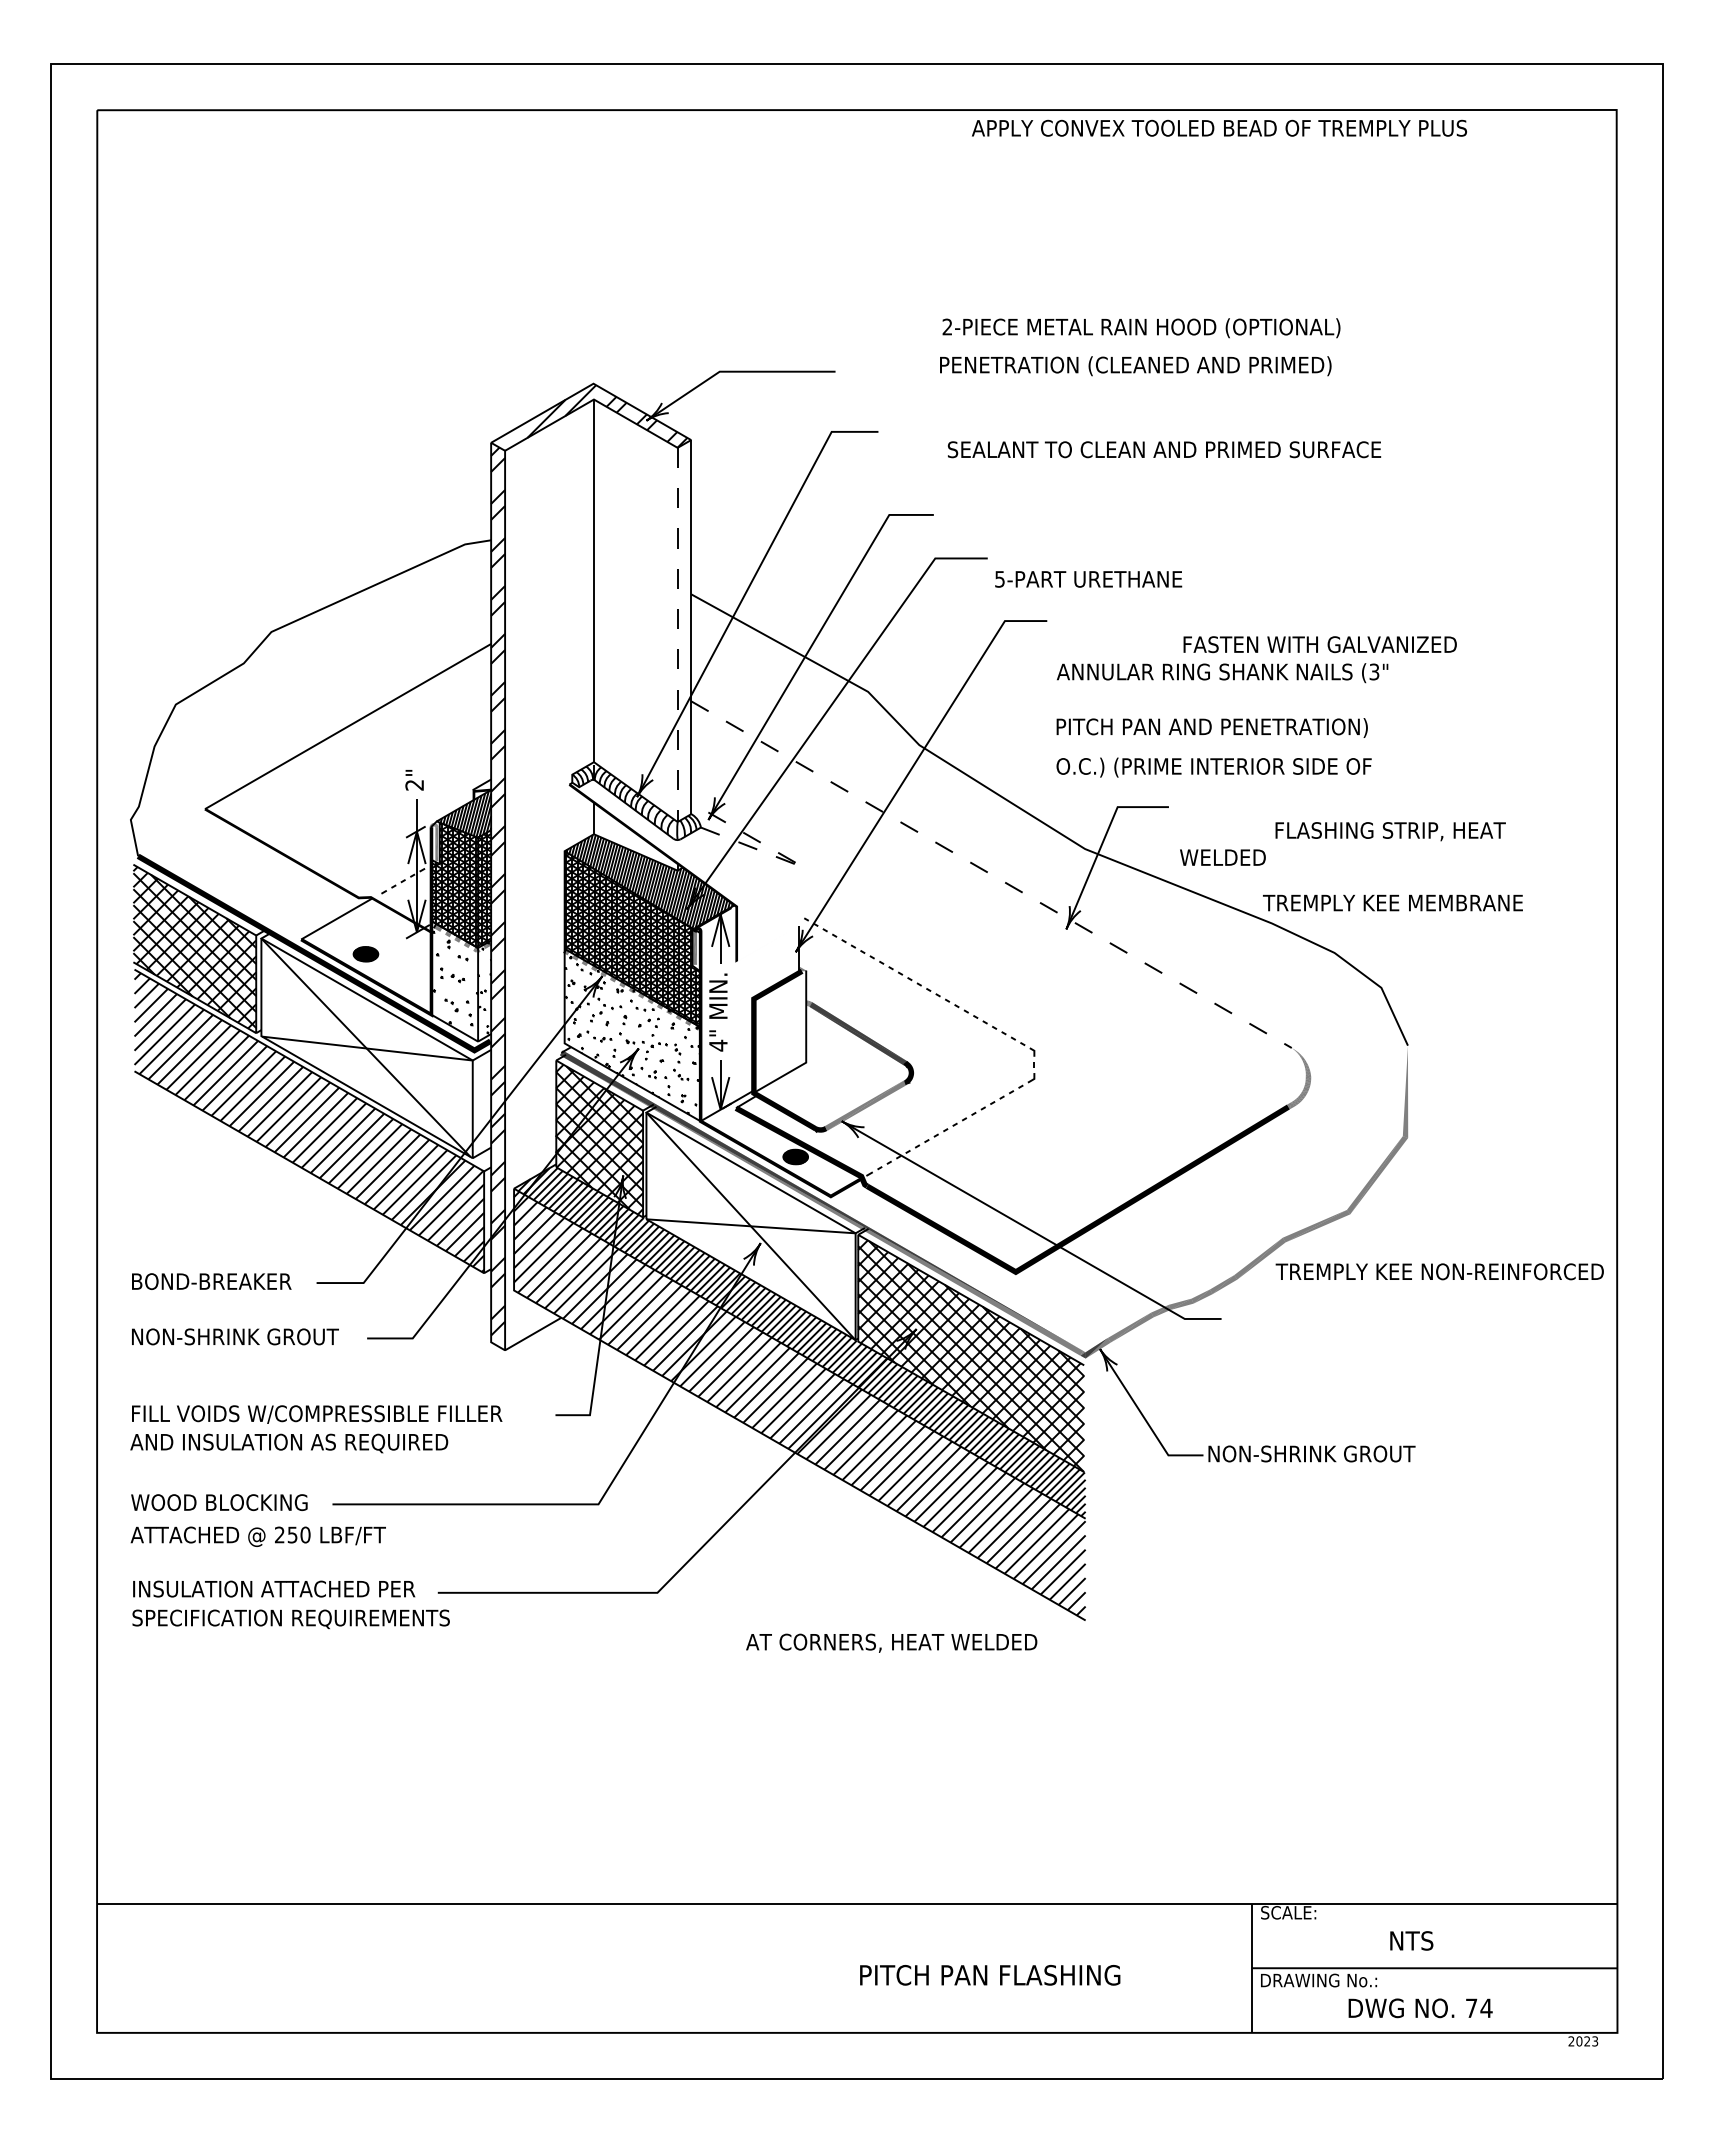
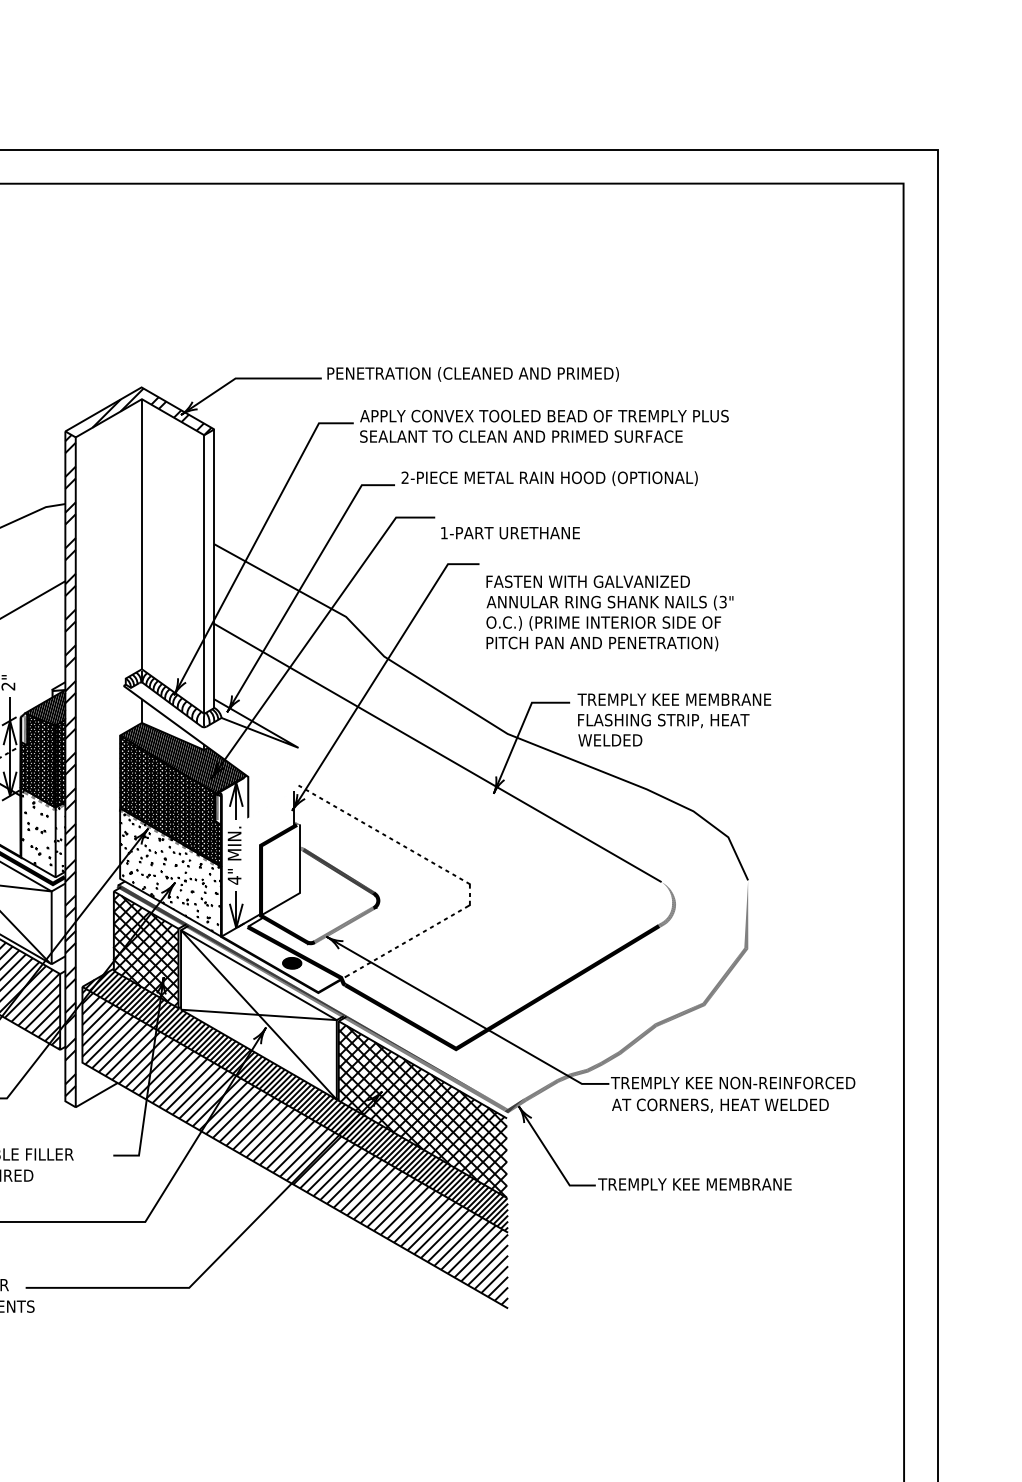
text: (1219, 127) -> (544, 415), moved
text: (1141, 328) -> (549, 478), moved
text: (1135, 366) -> (472, 374), moved
text: (1164, 449) -> (521, 436), moved
text: (999, 579) -> (443, 533), 5-PART -> 1-PART
line: (677, 635) -> (204, 574), dashed -> solid
text: (1319, 644) -> (587, 581), moved
text: (1213, 767) -> (603, 623), moved
text: (1390, 831) -> (663, 720), moved
line: (795, 862) -> (292, 743), dashed -> solid
line: (991, 874) -> (437, 752), dashed -> solid
text: (1392, 902) -> (674, 699), moved
text: (1439, 1271) -> (732, 1082), moved
text: (1336, 1453) -> (694, 1184), NON-SHRINK GROUT -> TREMPLY KEE MEMBRANE
text: (891, 1642) -> (720, 1105), moved

